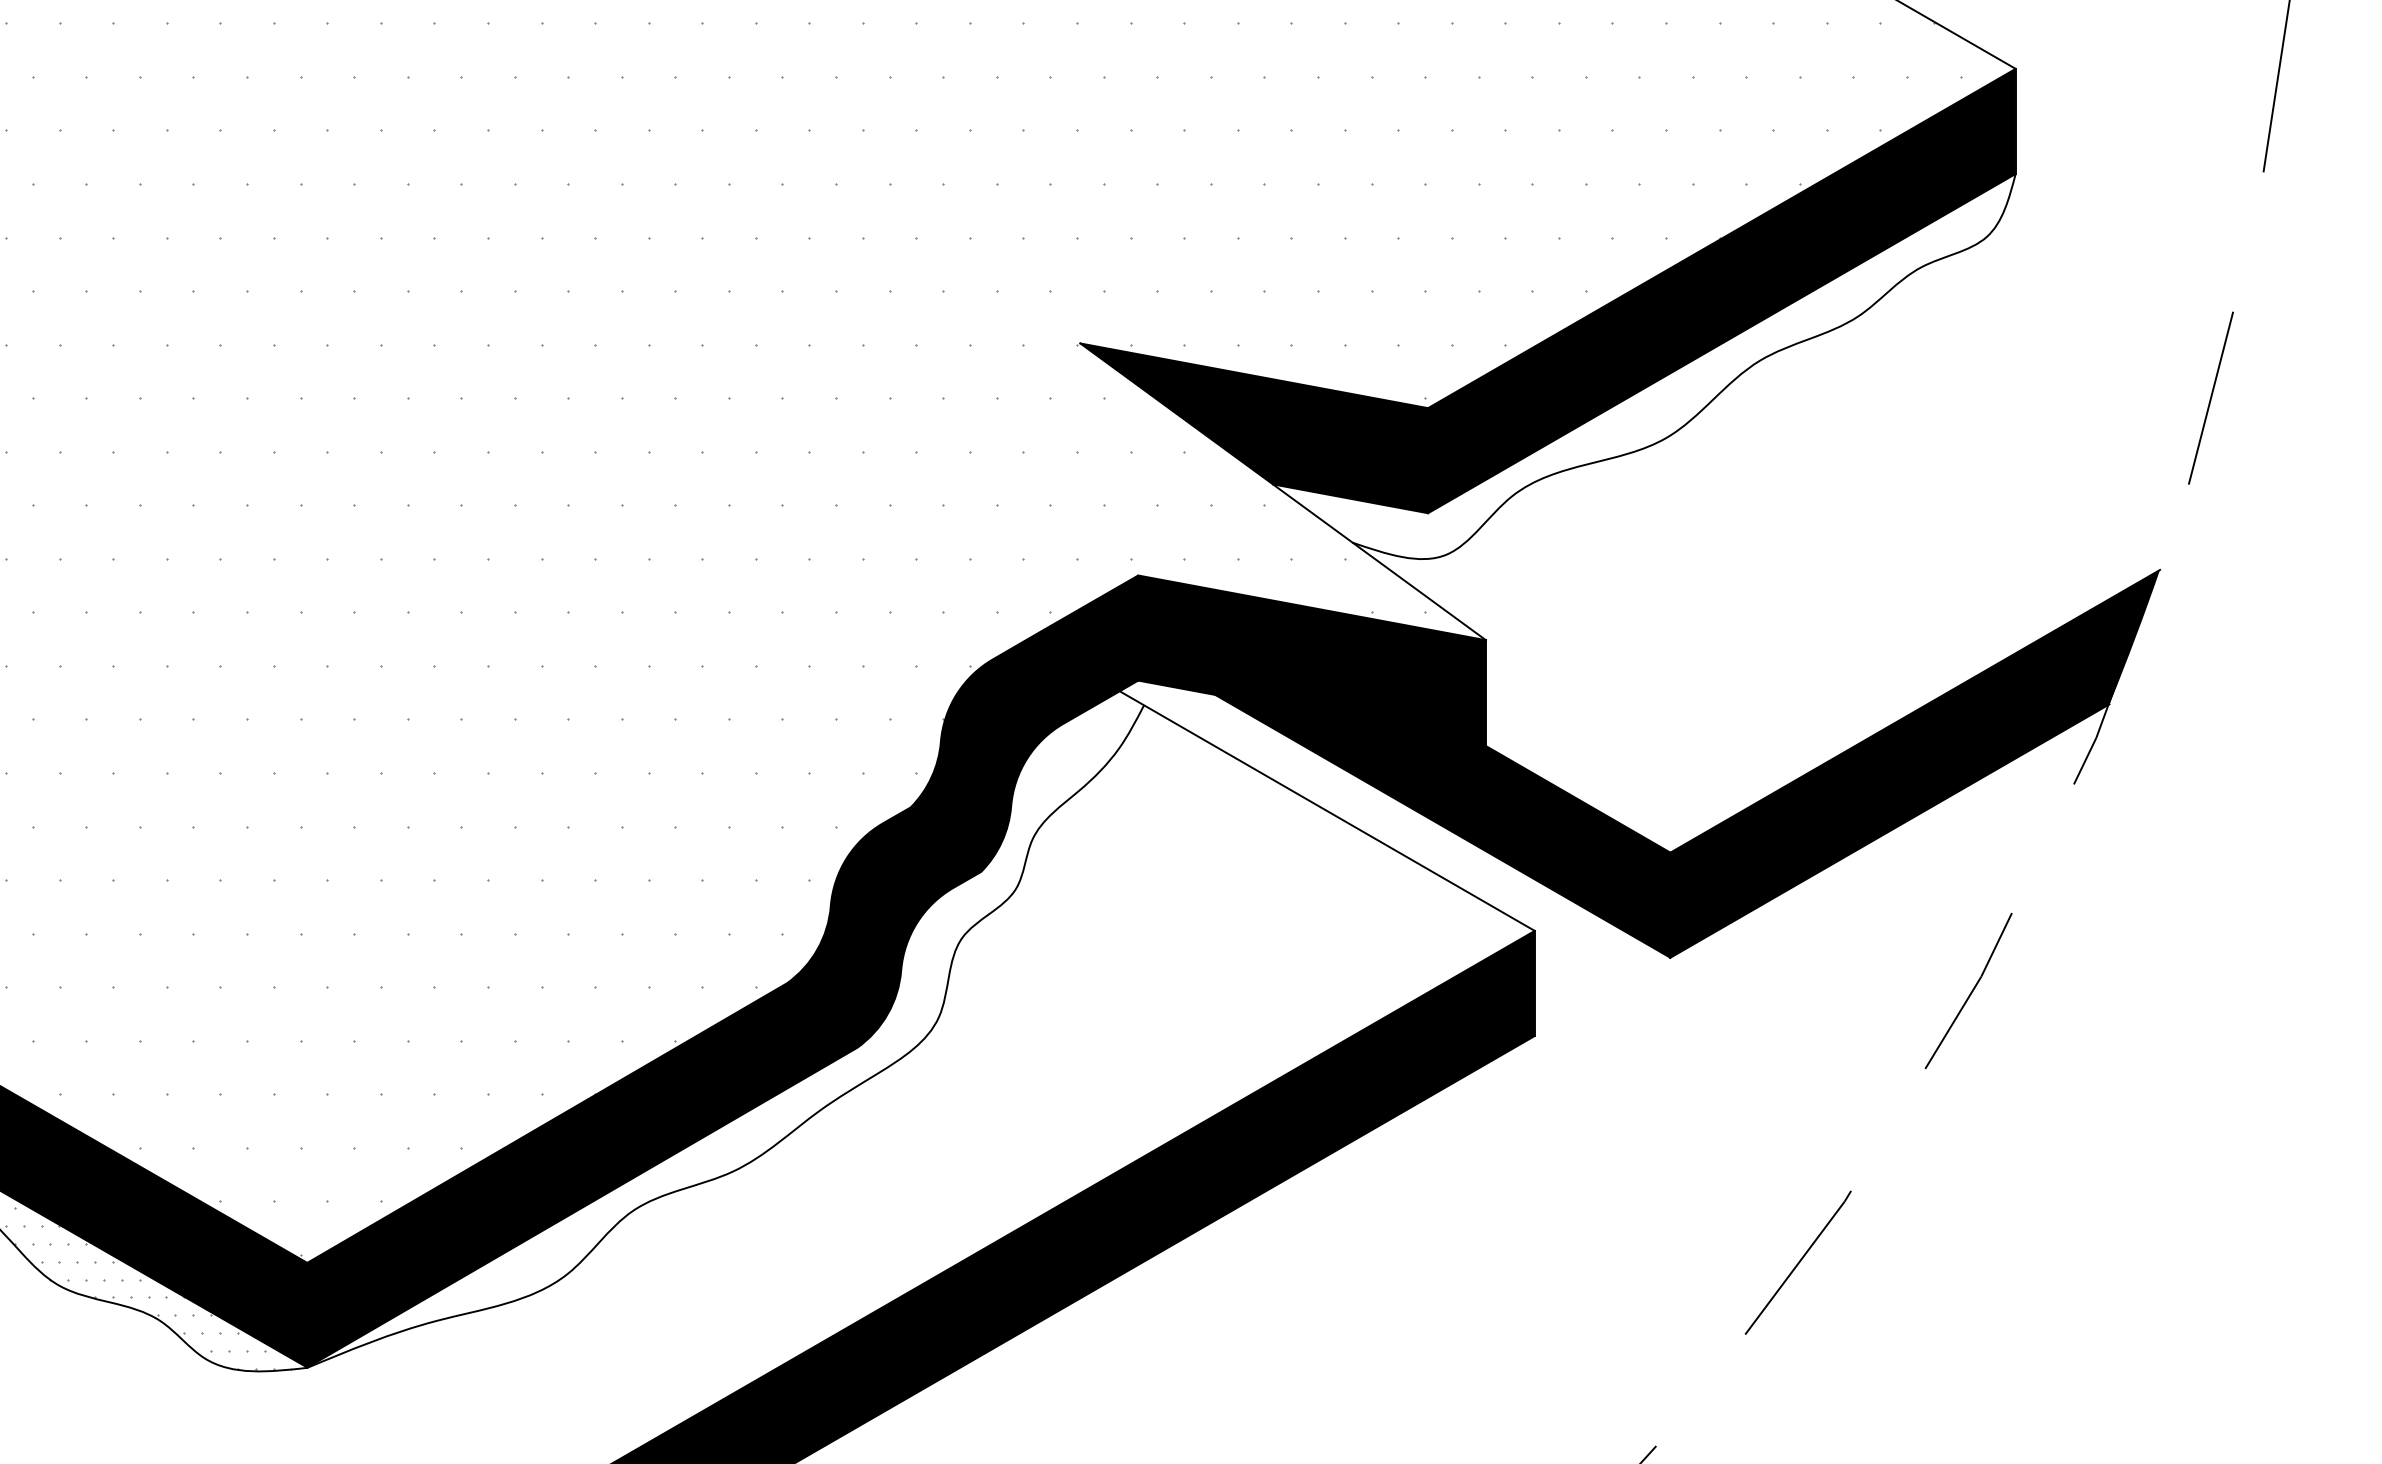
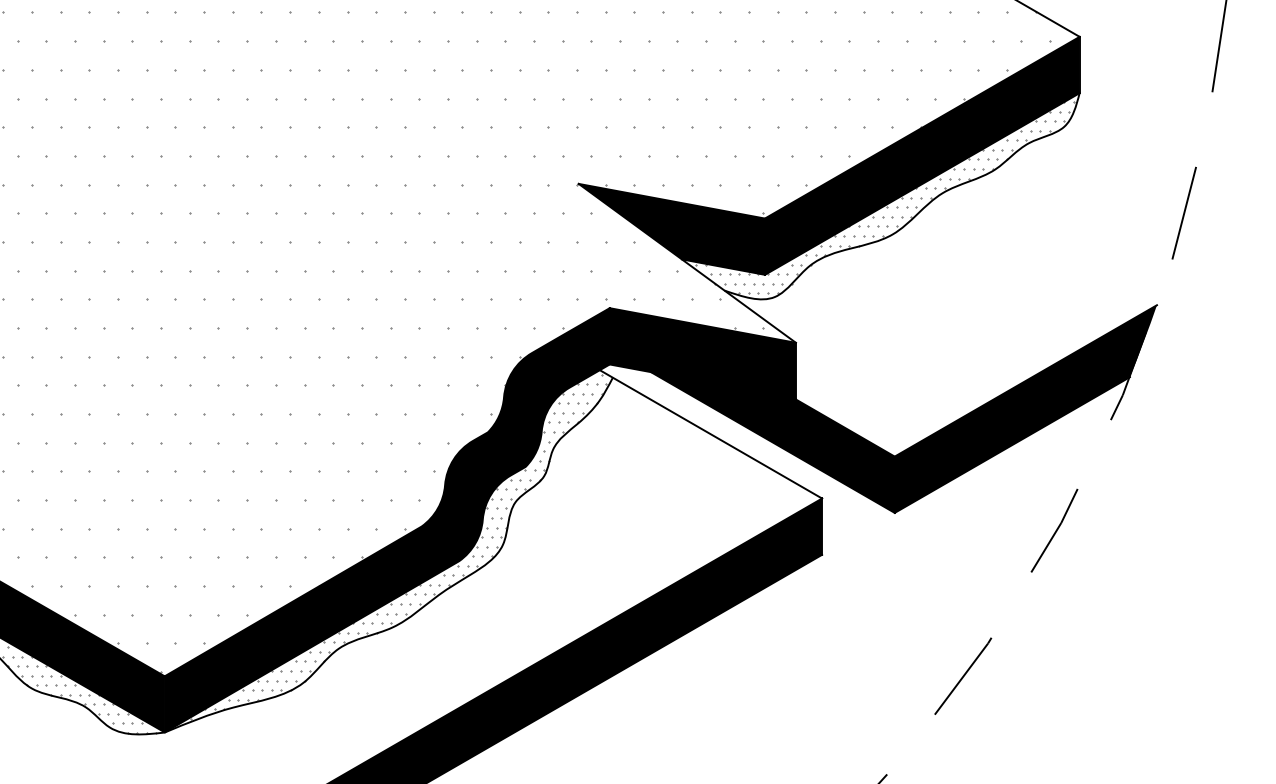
hatch: (1651, 368) -> (884, 197), added
hatch: (743, 1020) -> (398, 546), added

